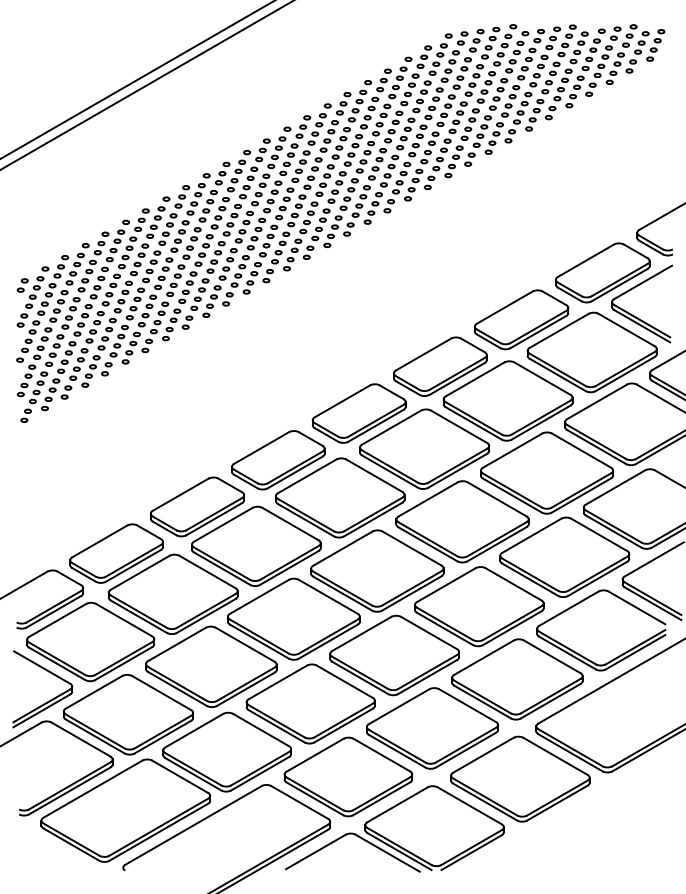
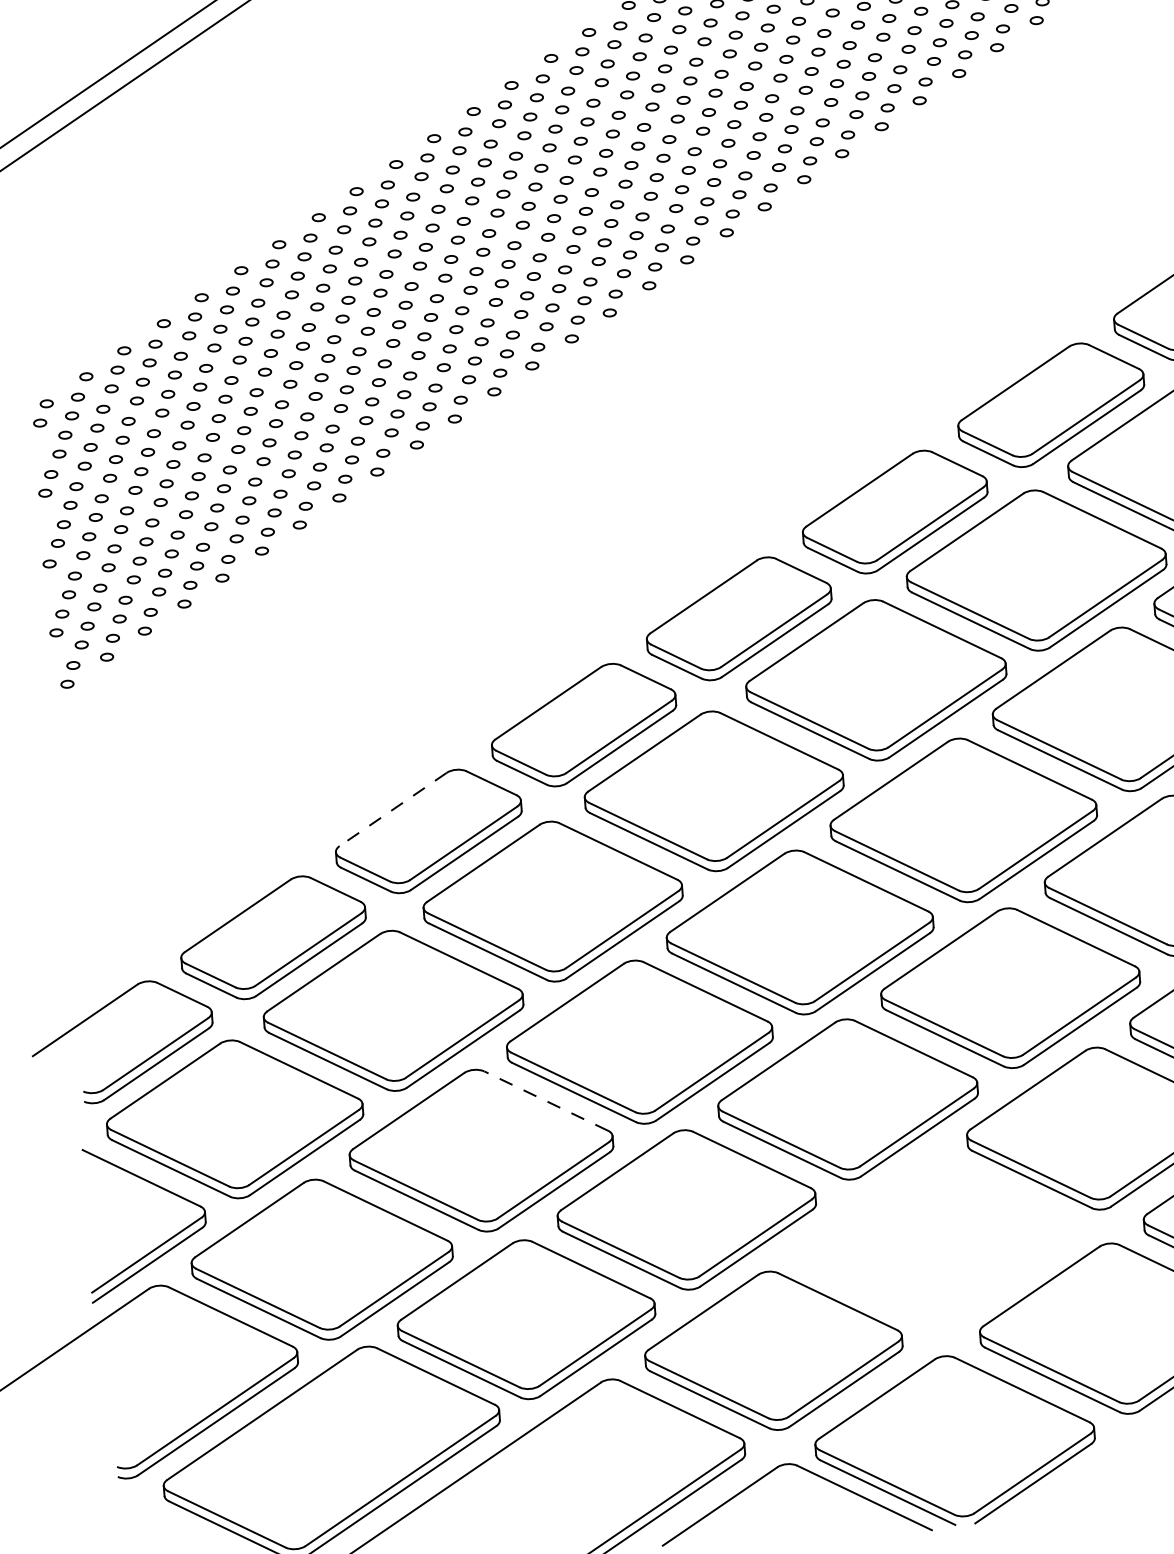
line: (180, 494) -> (392, 809), solid -> dashed
line: (244, 644) -> (544, 1100), solid -> dashed
part: (432, 728) -> (935, 1240), removed

